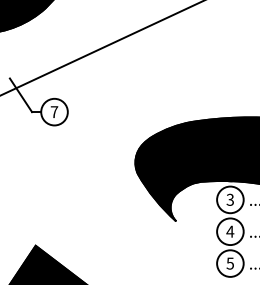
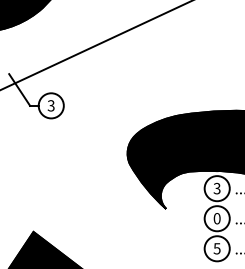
text: (53, 111) -> (50, 105), 7 -> 3
text: (229, 231) -> (216, 218), 4 -> 0

